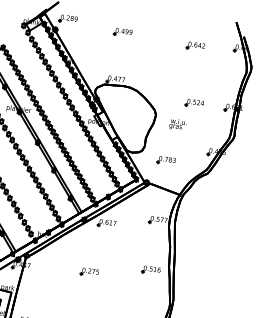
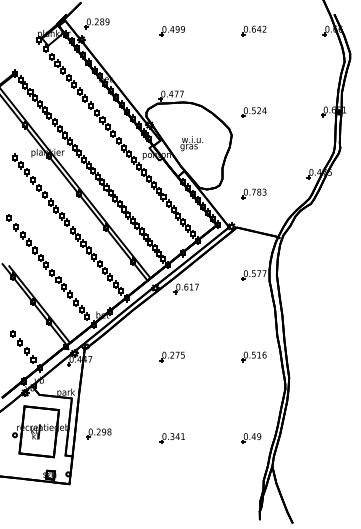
part: (195, 45) -> (253, 30), moved
part: (194, 103) -> (253, 112), moved
text: (177, 124) -> (191, 143), moved
part: (150, 270) -> (253, 356), moved

